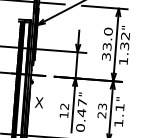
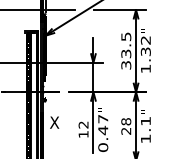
text: (108, 31) -> (126, 36), 33.0 -> 33.5
text: (102, 106) -> (126, 121), 23 -> 28

